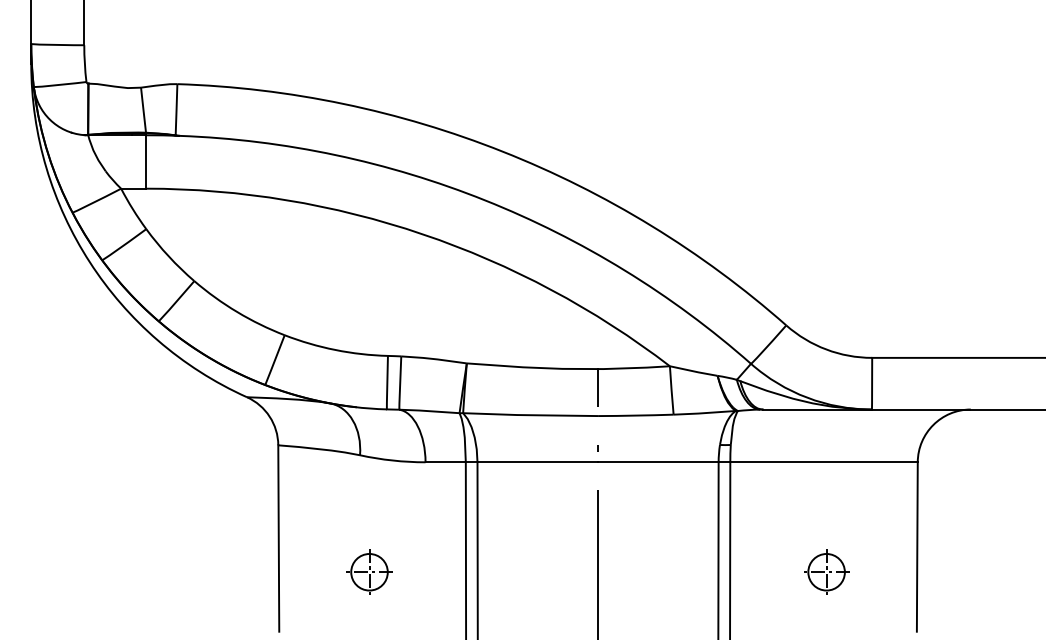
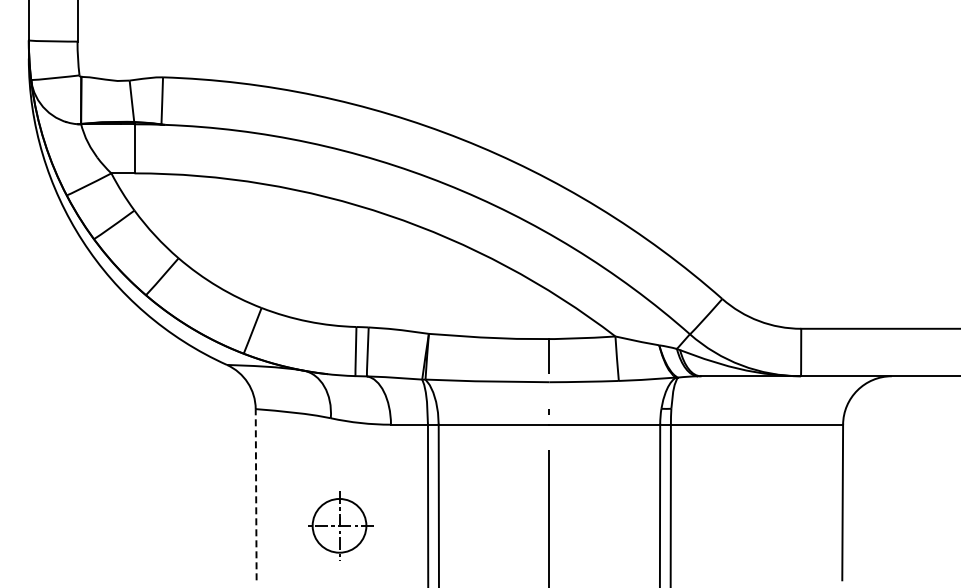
line: (279, 538) -> (256, 494), solid -> dashed
part: (369, 572) -> (339, 525), size x1.6
part: (826, 572) -> (759, 525), removed

